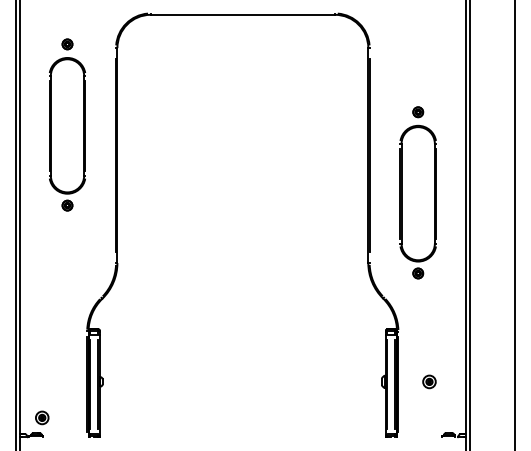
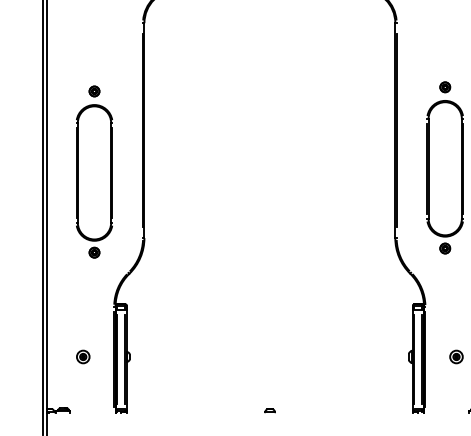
part: (67, 124) -> (94, 171), moved
part: (42, 417) -> (83, 356), moved
part: (242, 435) -> (269, 410), added

